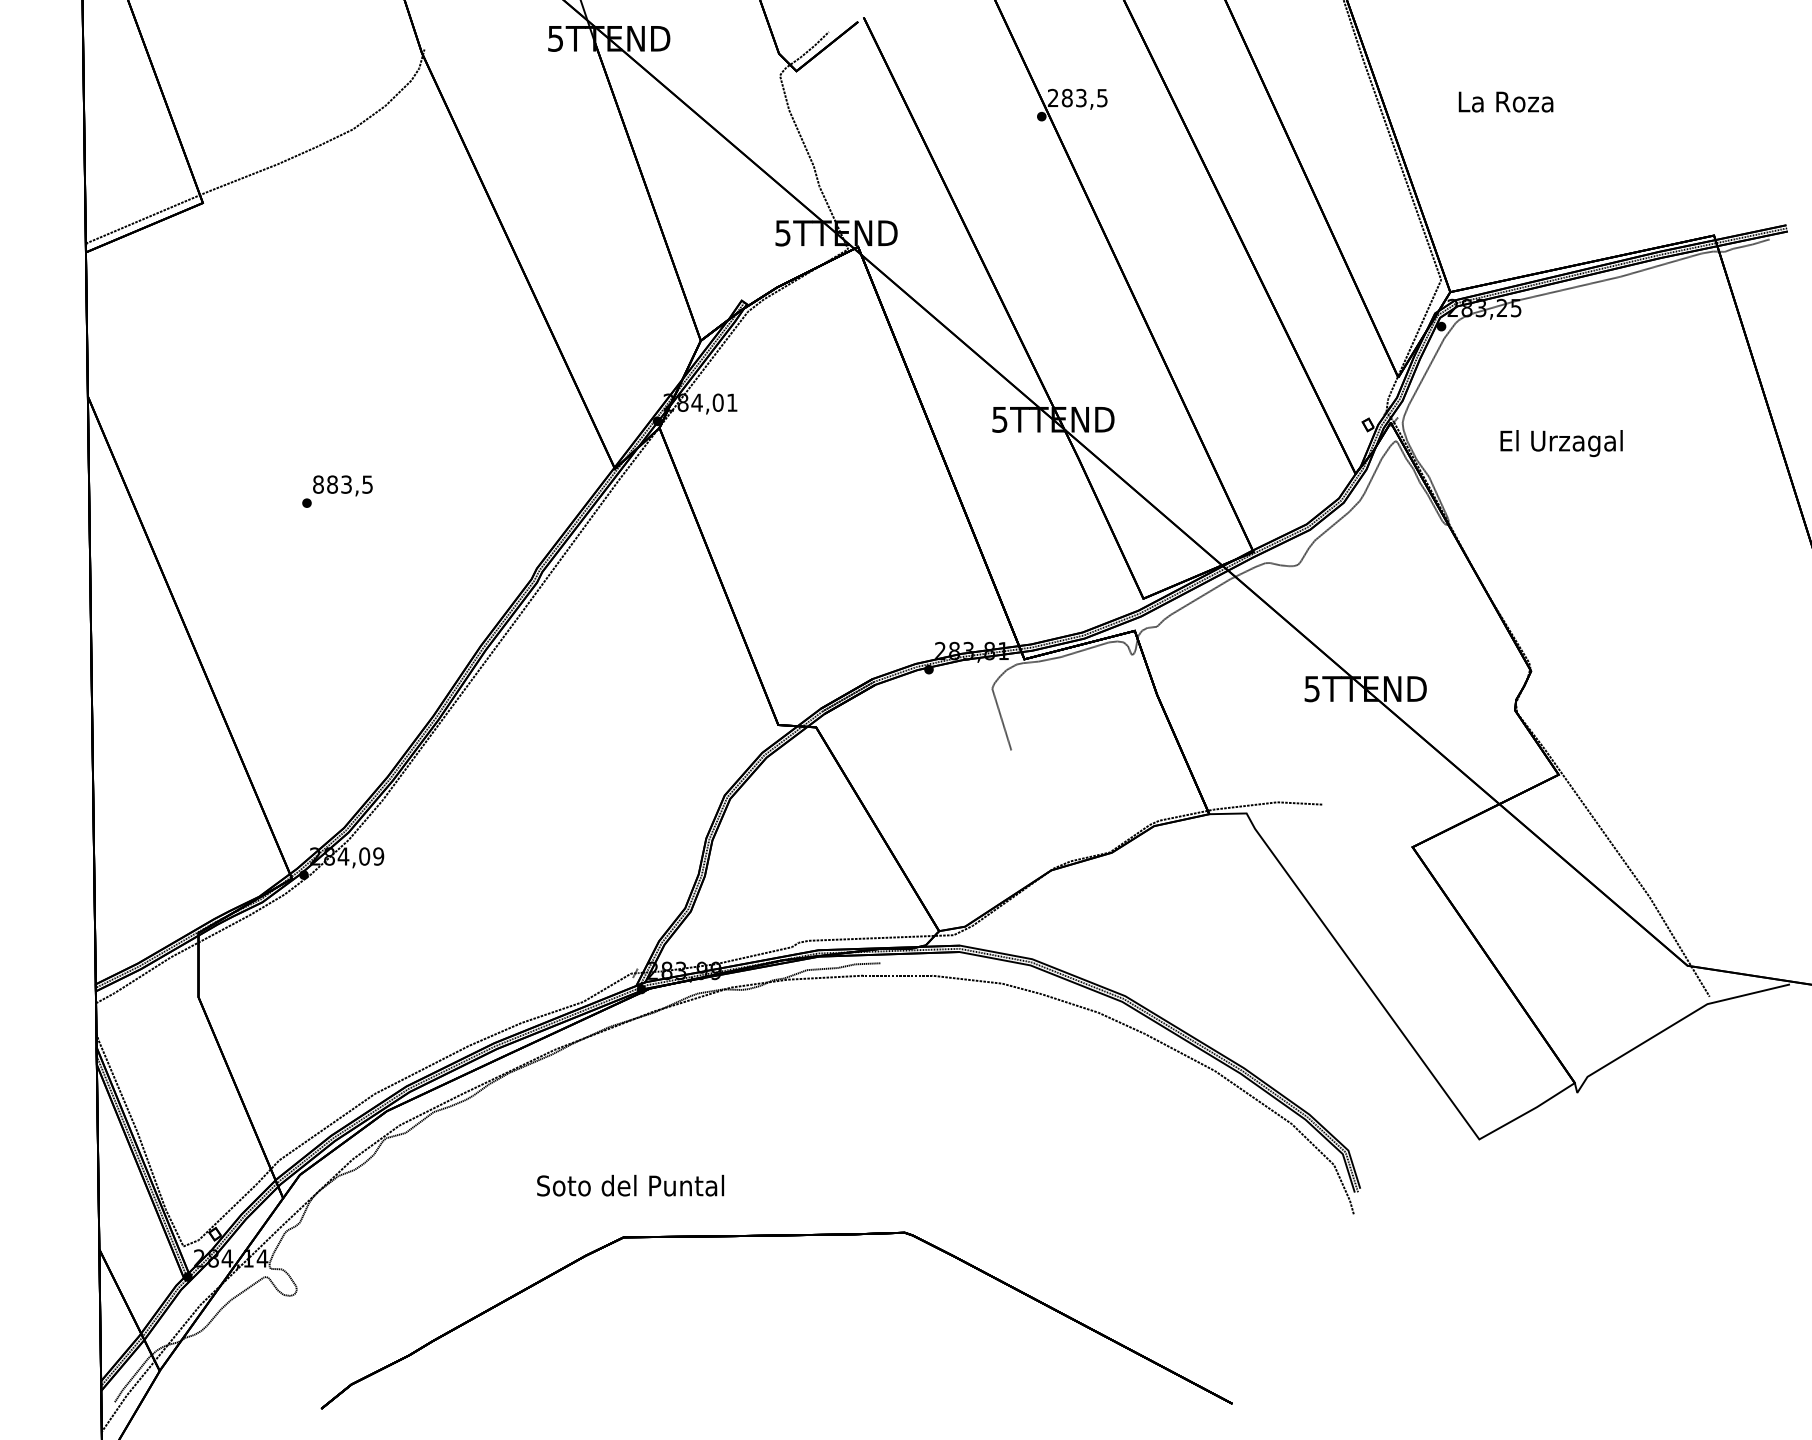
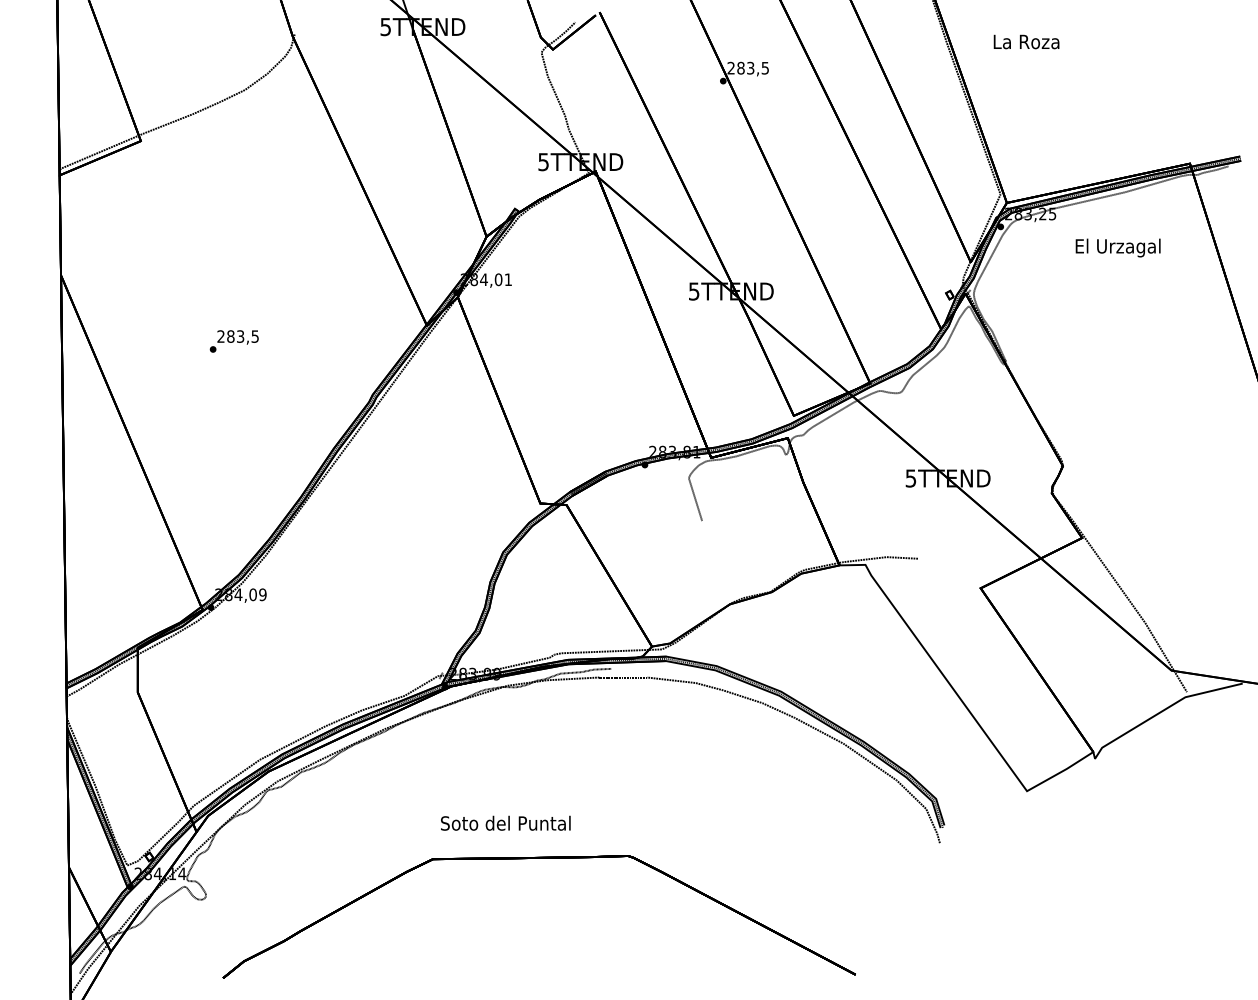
text: (1505, 101) -> (1026, 41), moved
text: (1560, 442) -> (1117, 247), moved
text: (317, 484) -> (220, 336), 883,5 -> 283,5
text: (630, 1184) -> (505, 822), moved

